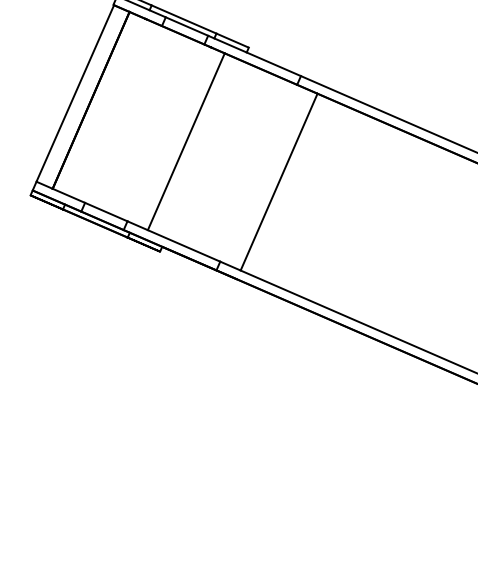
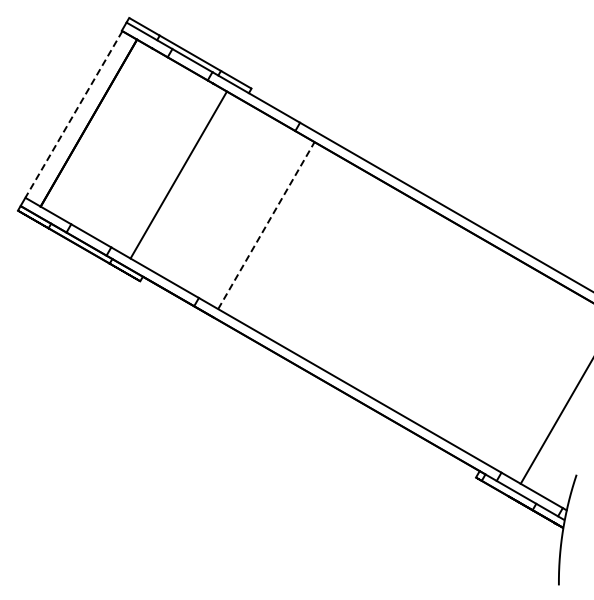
line: (74, 93) -> (73, 114), solid -> dashed
line: (279, 181) -> (266, 225), solid -> dashed

